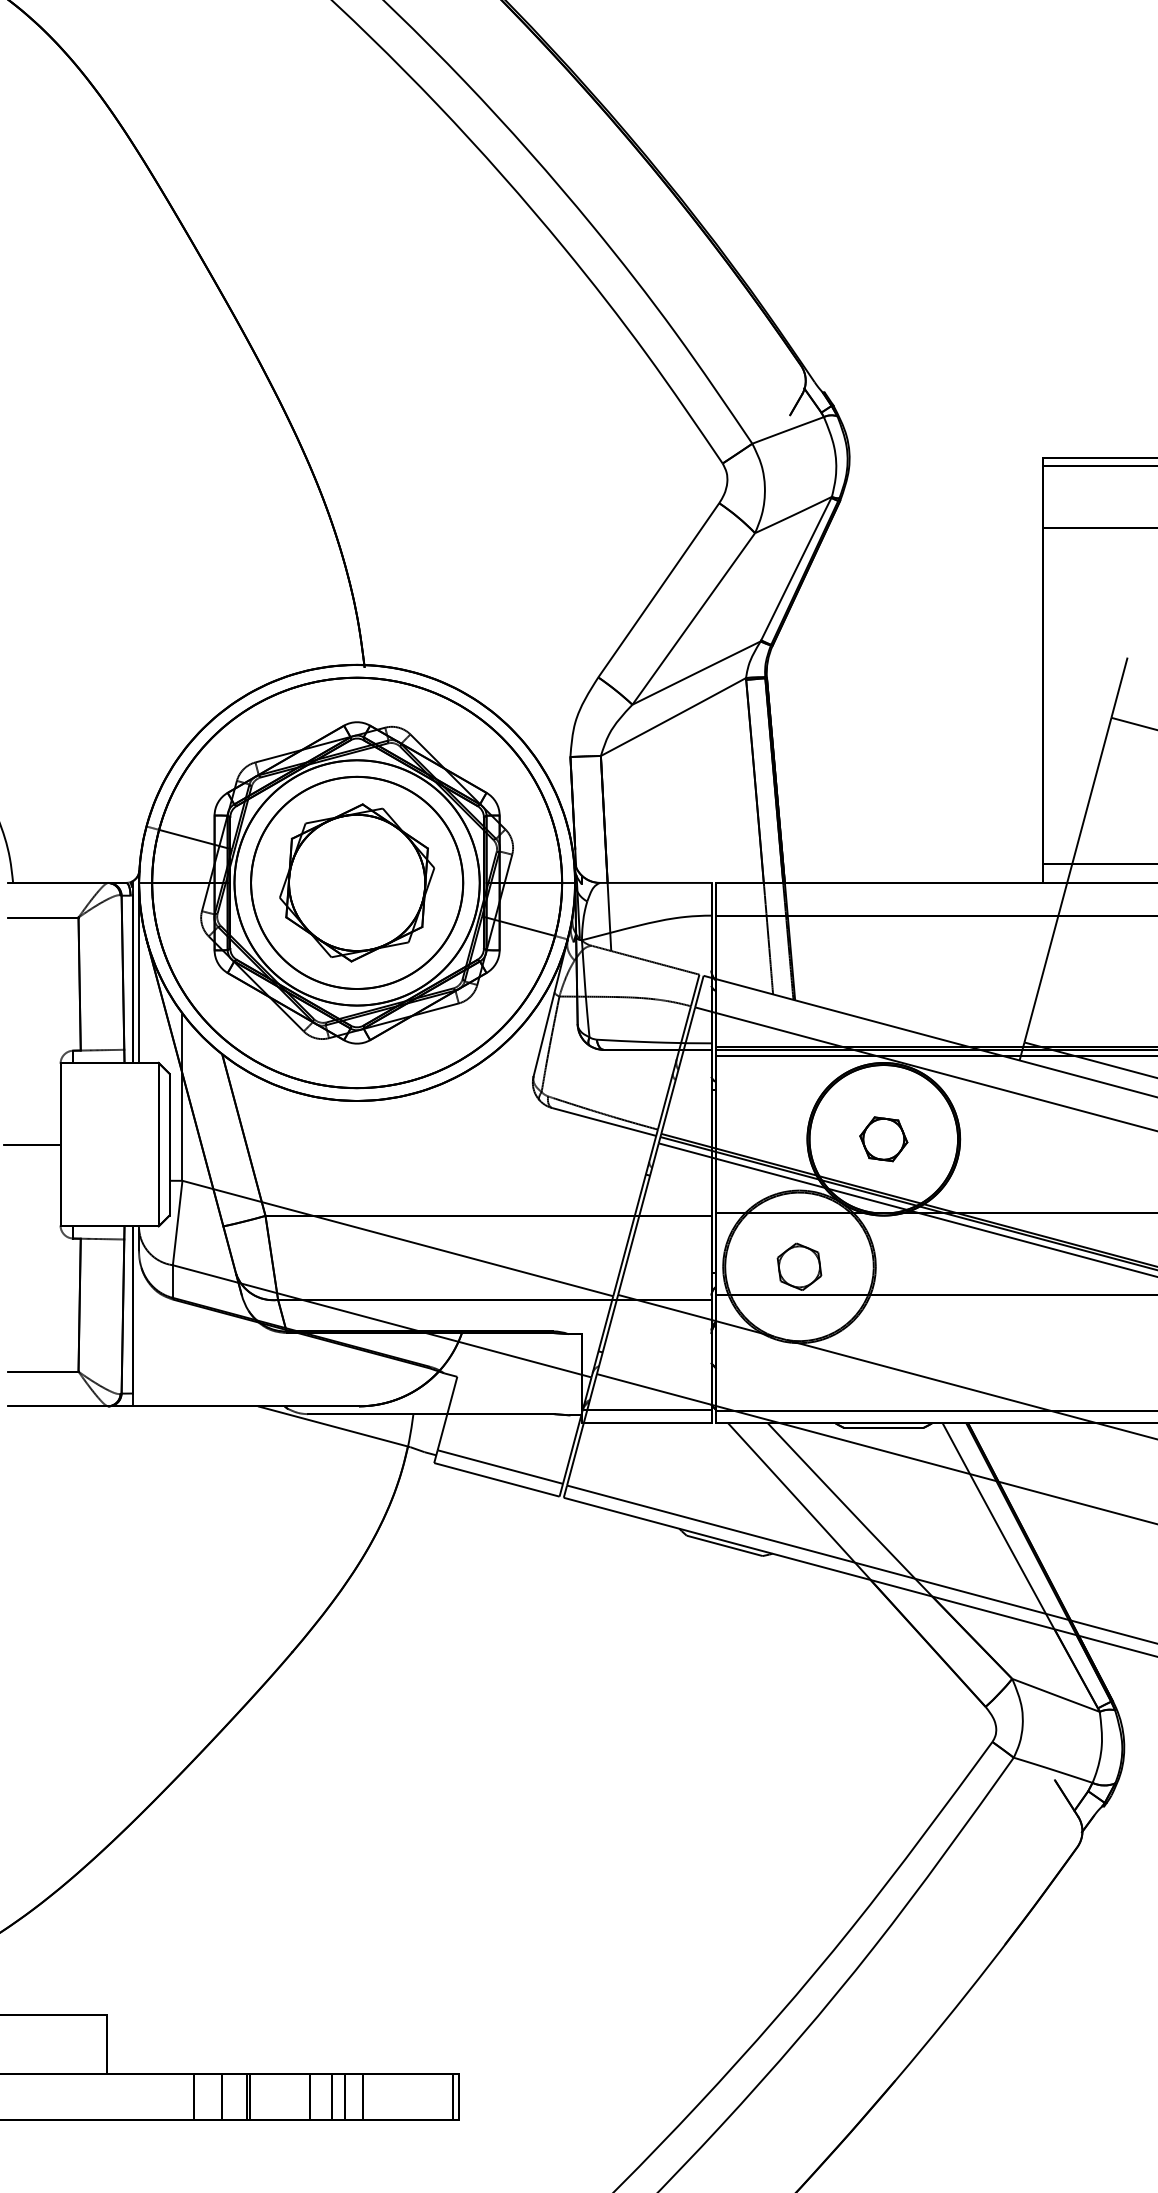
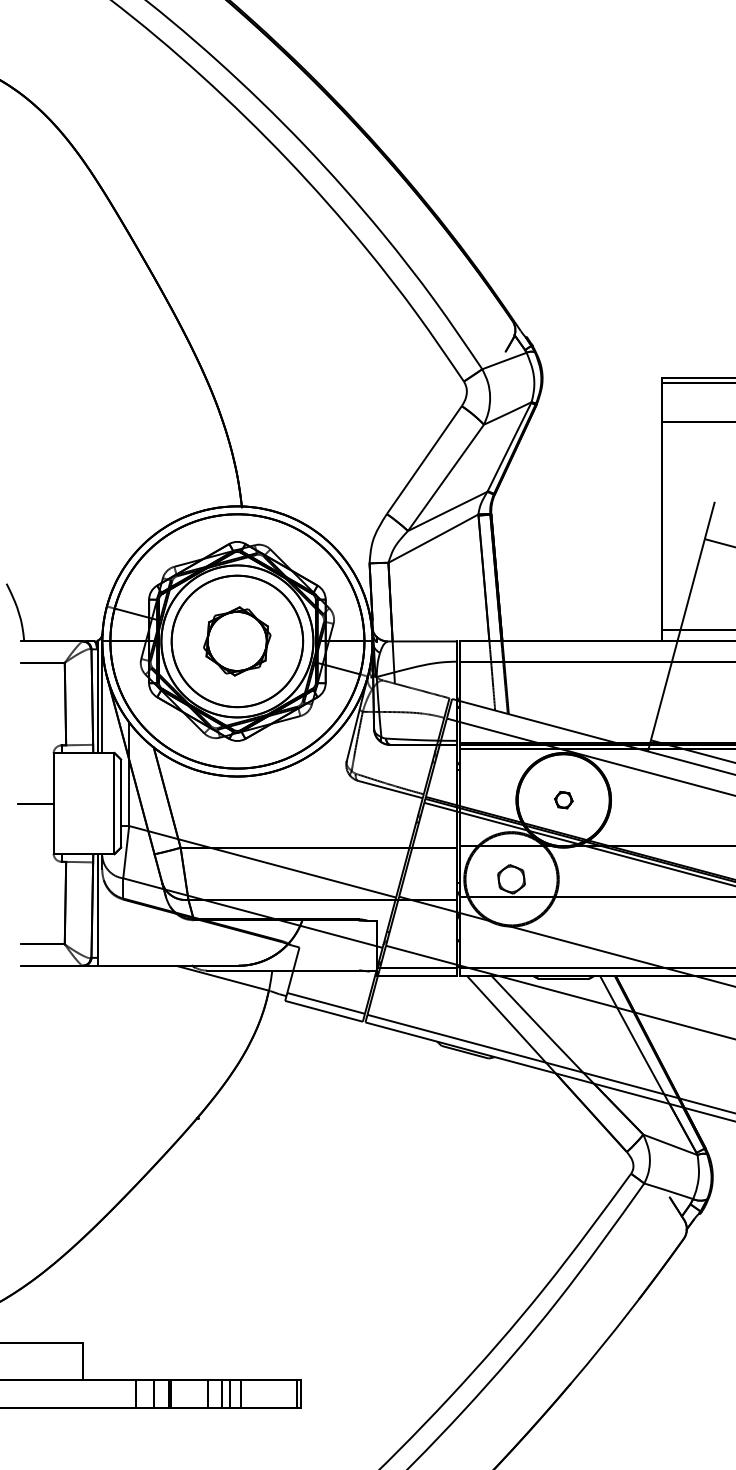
part: (355, 883) -> (236, 641), size x0.7
part: (883, 1138) -> (563, 799), size x0.6

